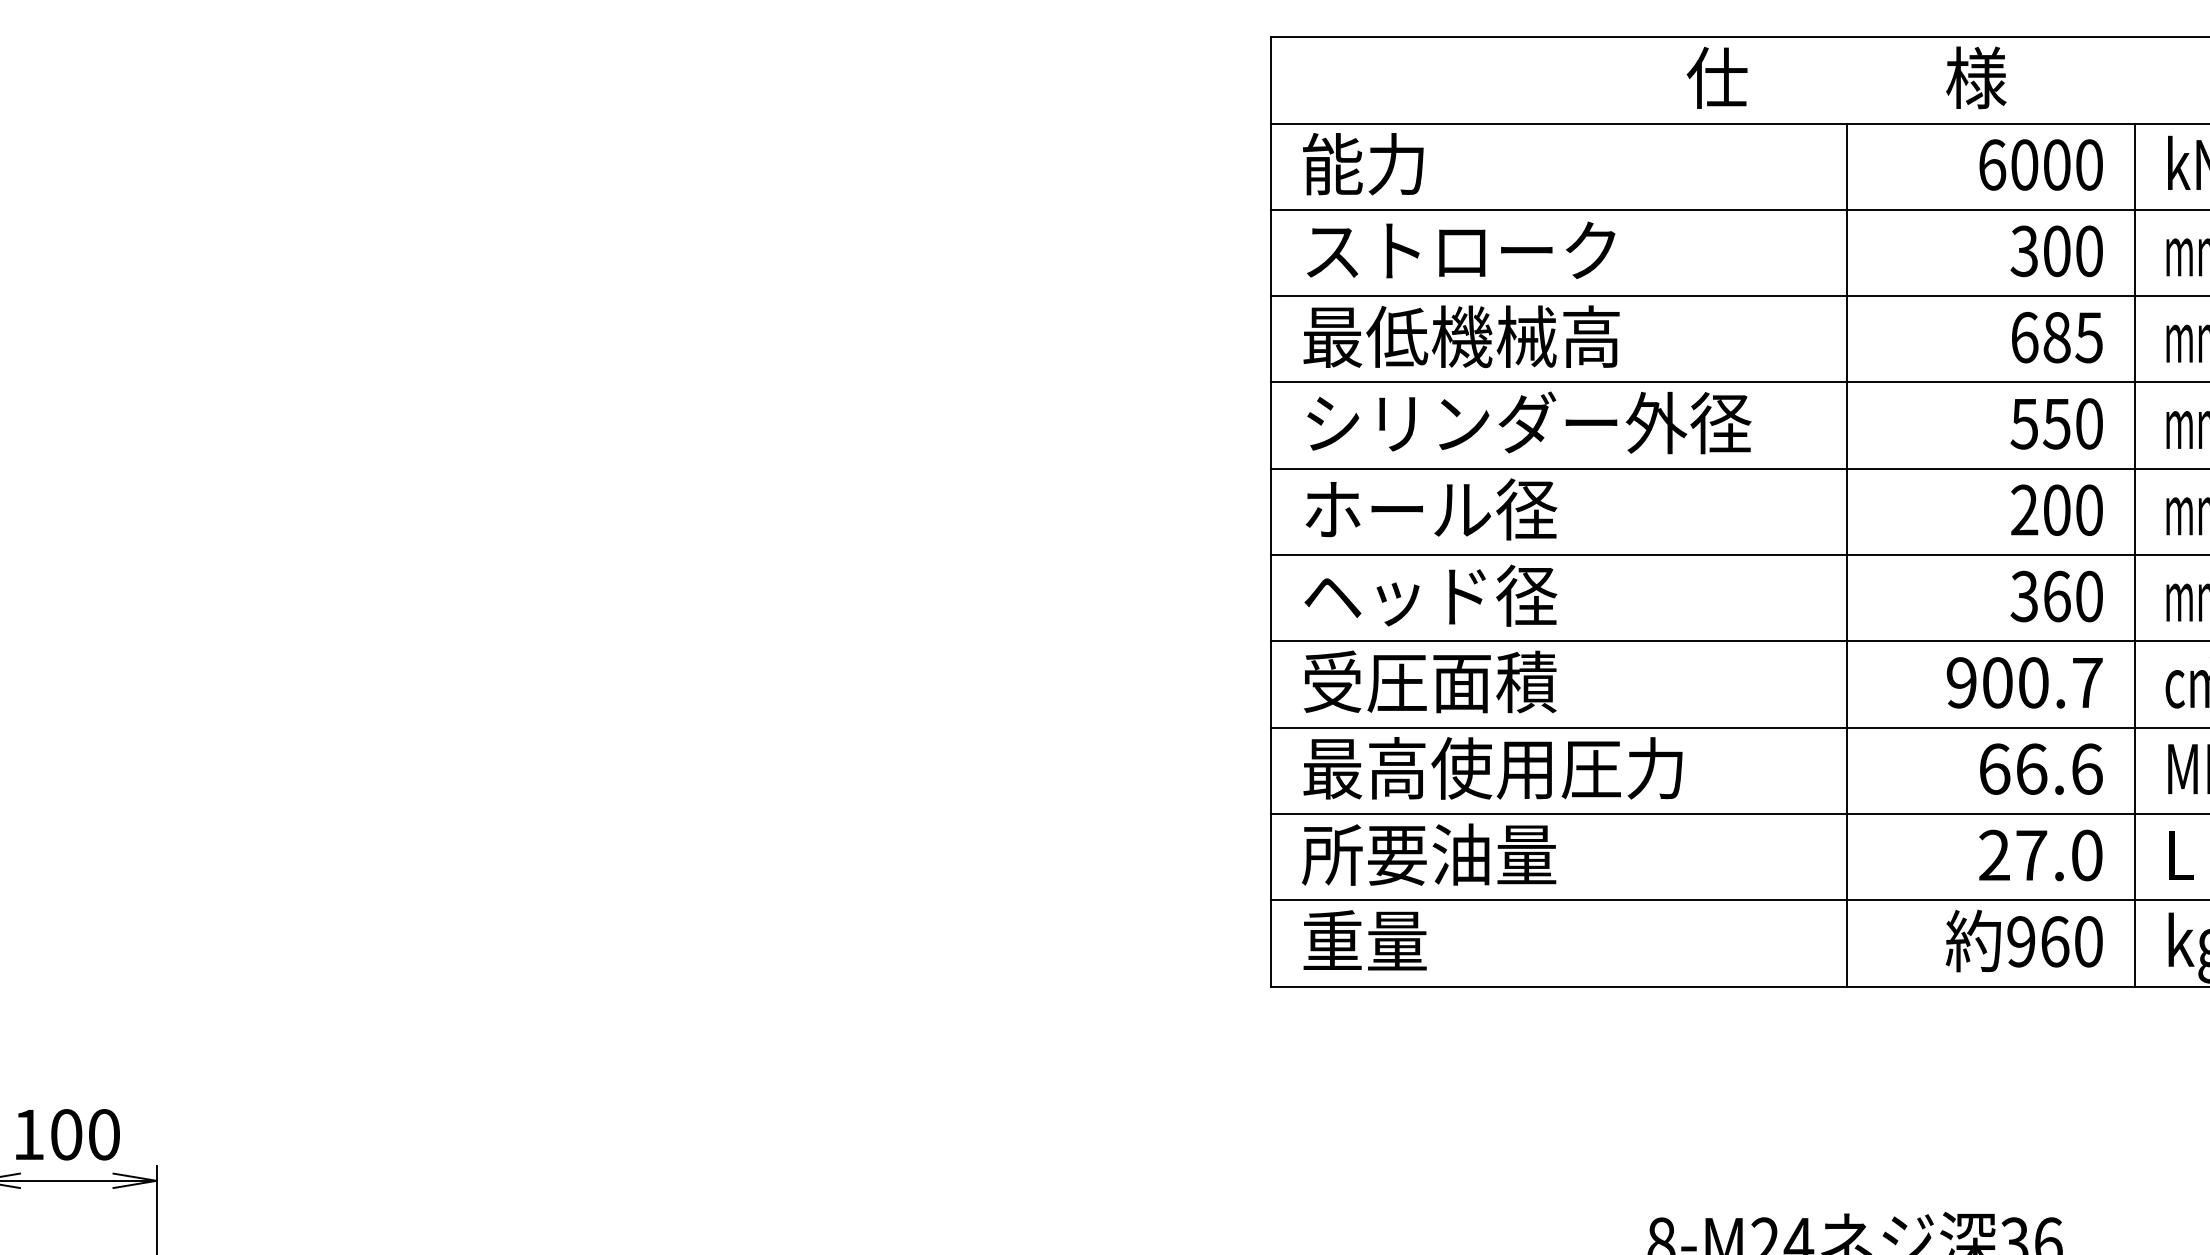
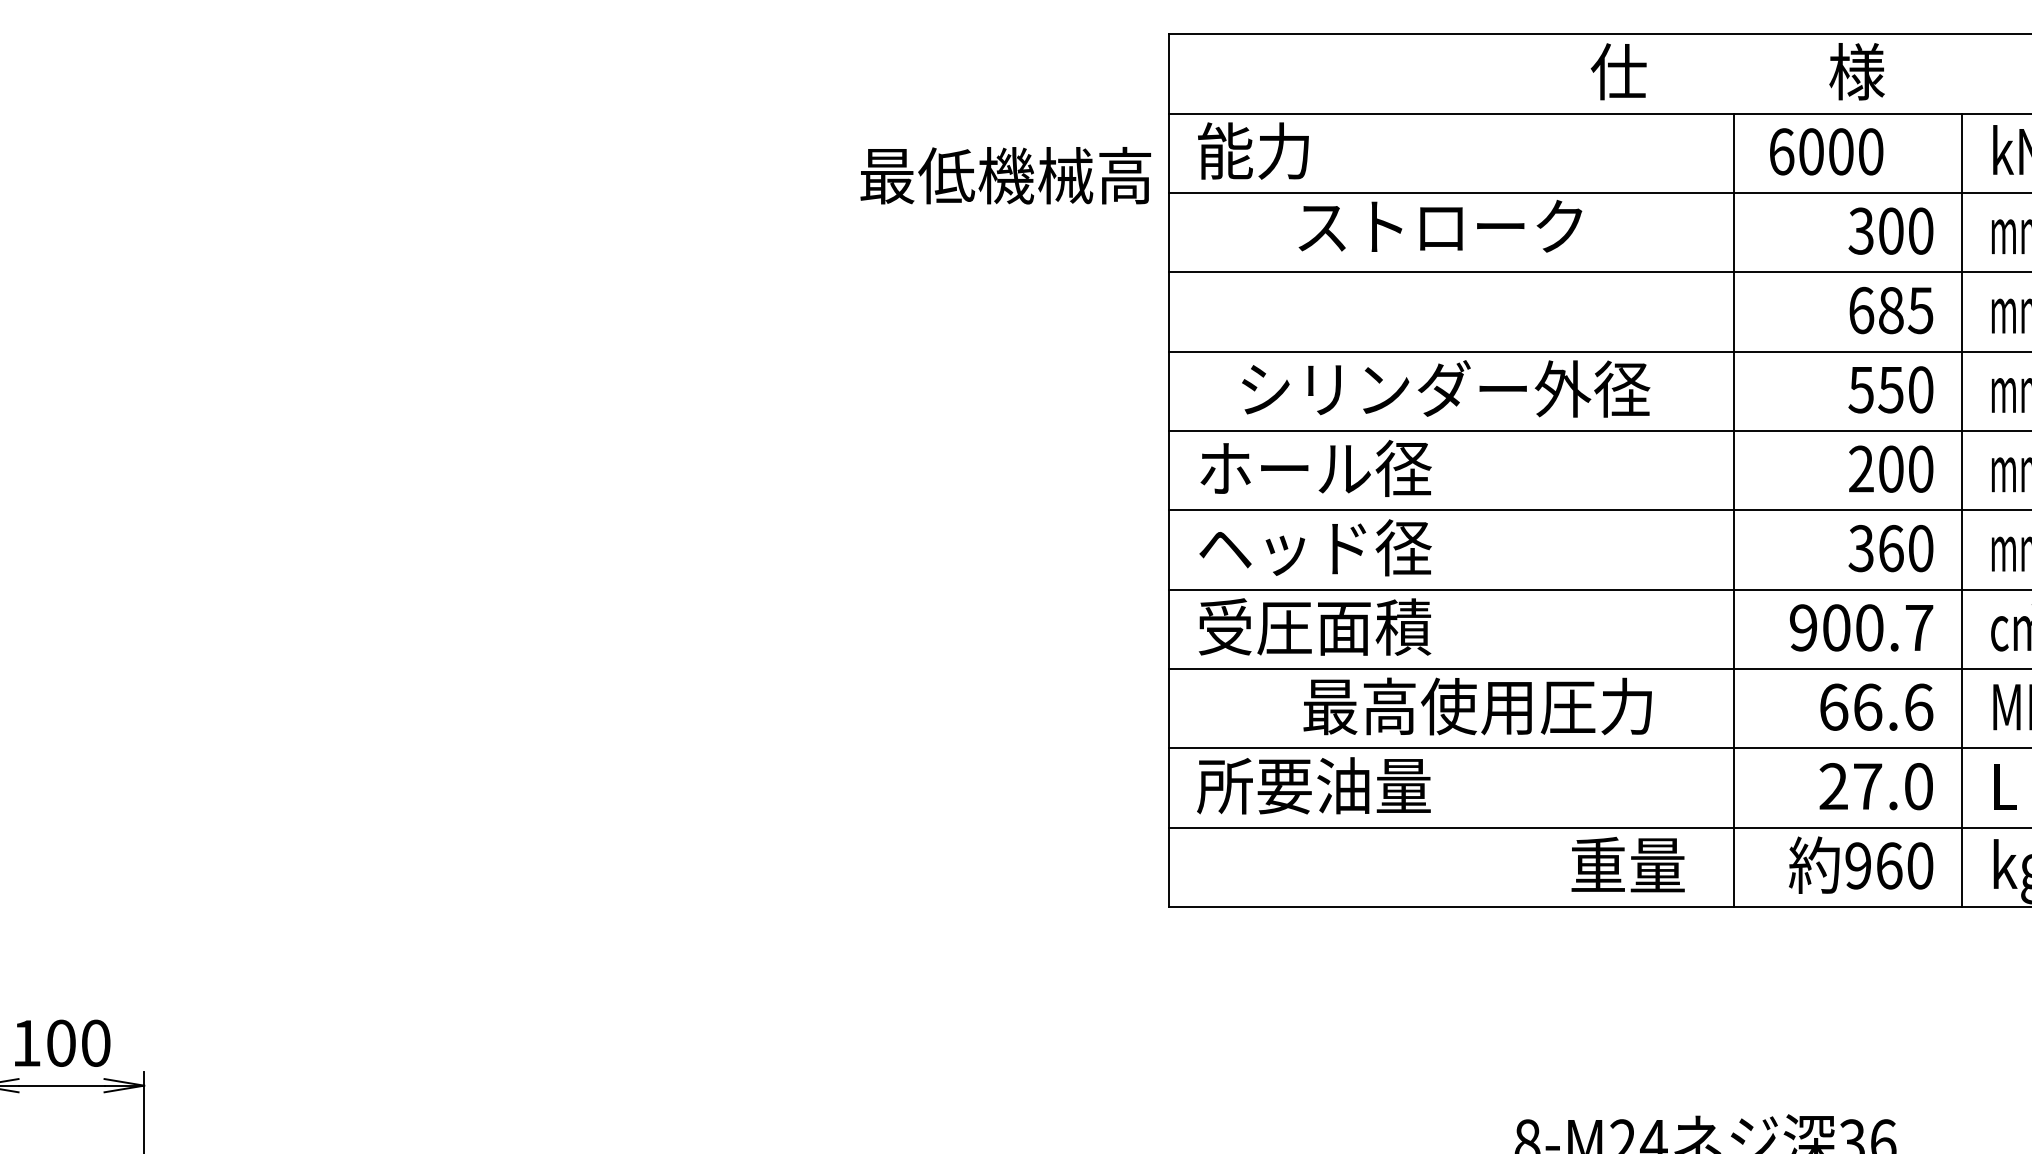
text: (1846, 77) -> (1737, 71), moved
text: (2041, 164) -> (1826, 151), moved
text: (1461, 250) -> (1440, 226), moved
text: (1461, 336) -> (1005, 175), moved
text: (1529, 422) -> (1446, 388), moved
line: (1847, 555) -> (1734, 510), moved
text: (1492, 768) -> (1477, 706), moved
text: (1364, 940) -> (1627, 864), moved

